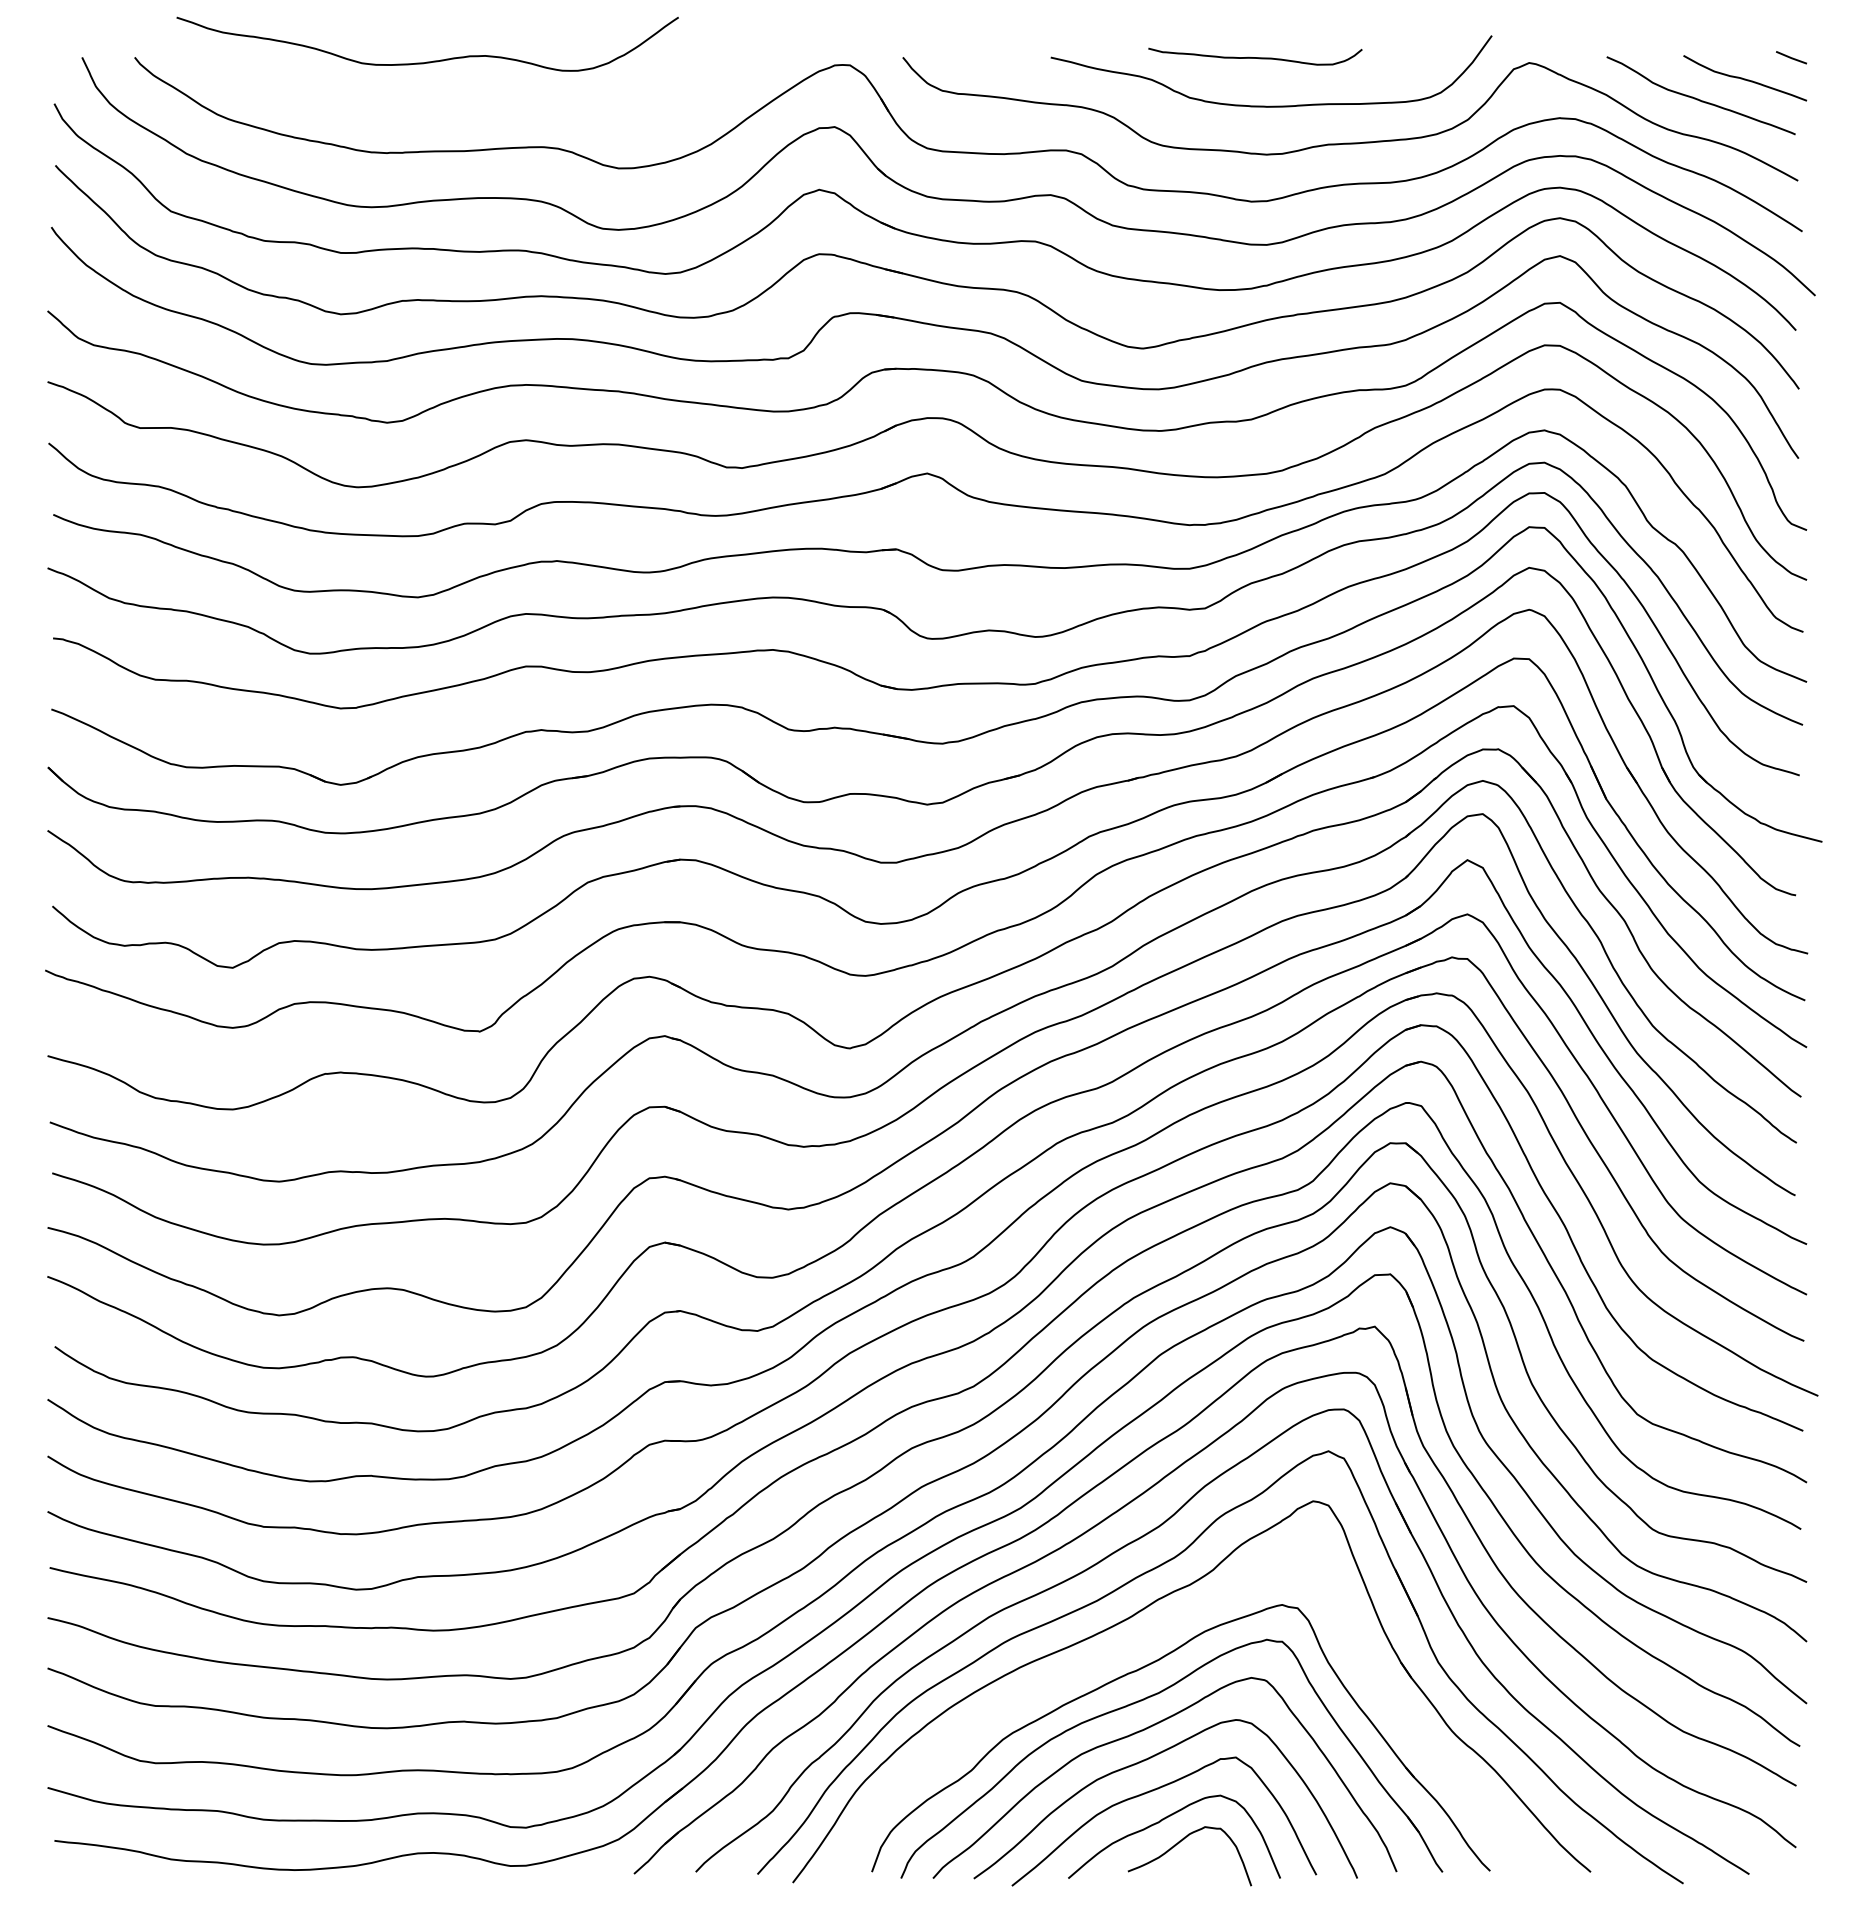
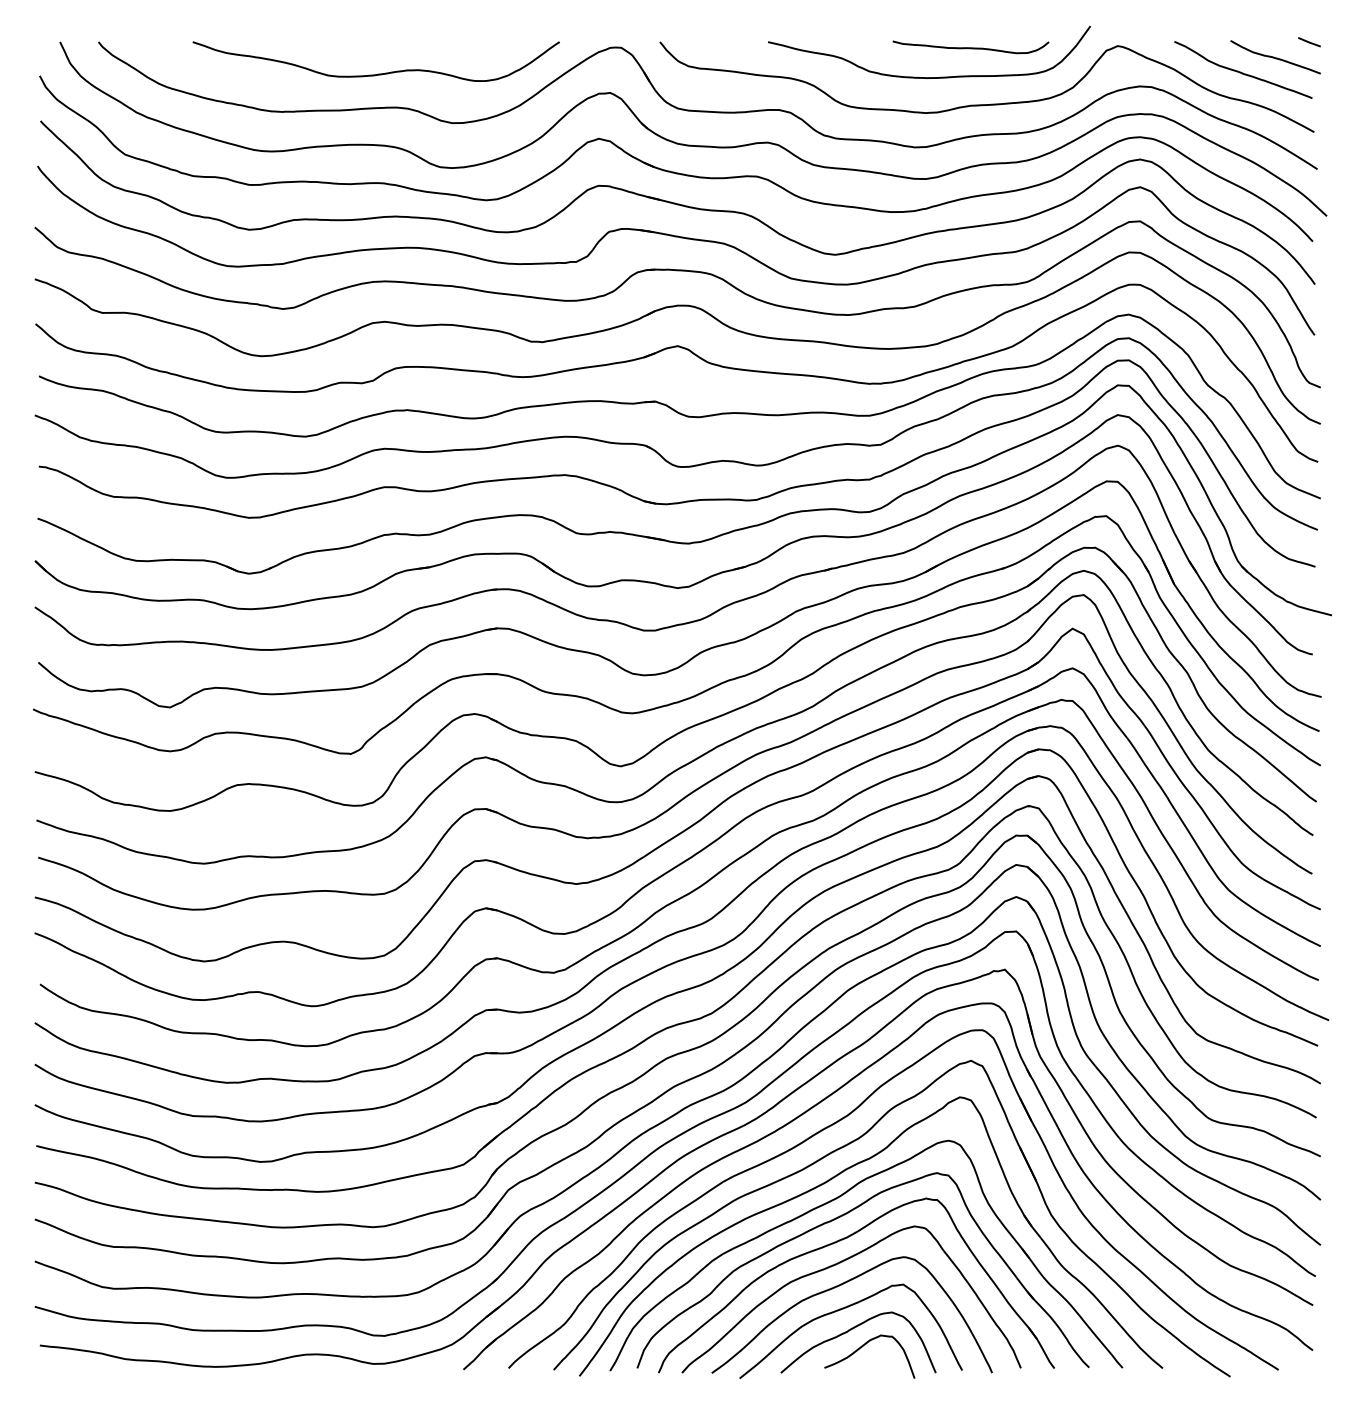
curve: (1255, 57) -> (971, 47), moved
curve: (427, 61) -> (376, 74), moved
part: (1146, 1639) -> (838, 1198), added

